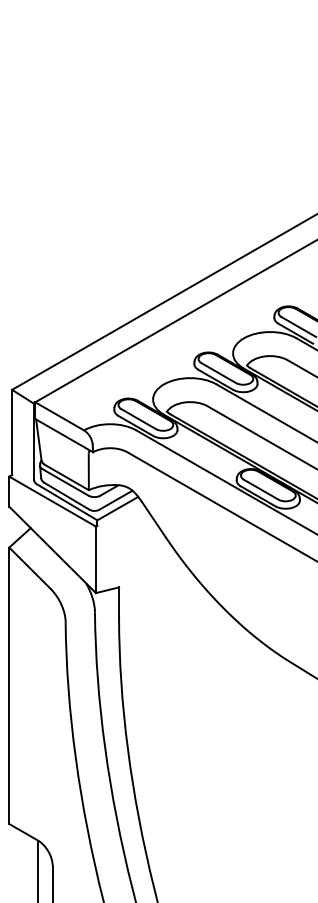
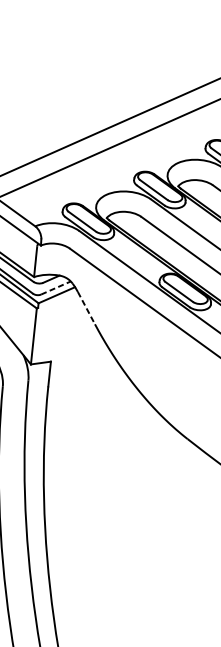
line: (116, 499) -> (56, 287), solid -> dashed
line: (154, 520) -> (86, 308), solid -> dashed

